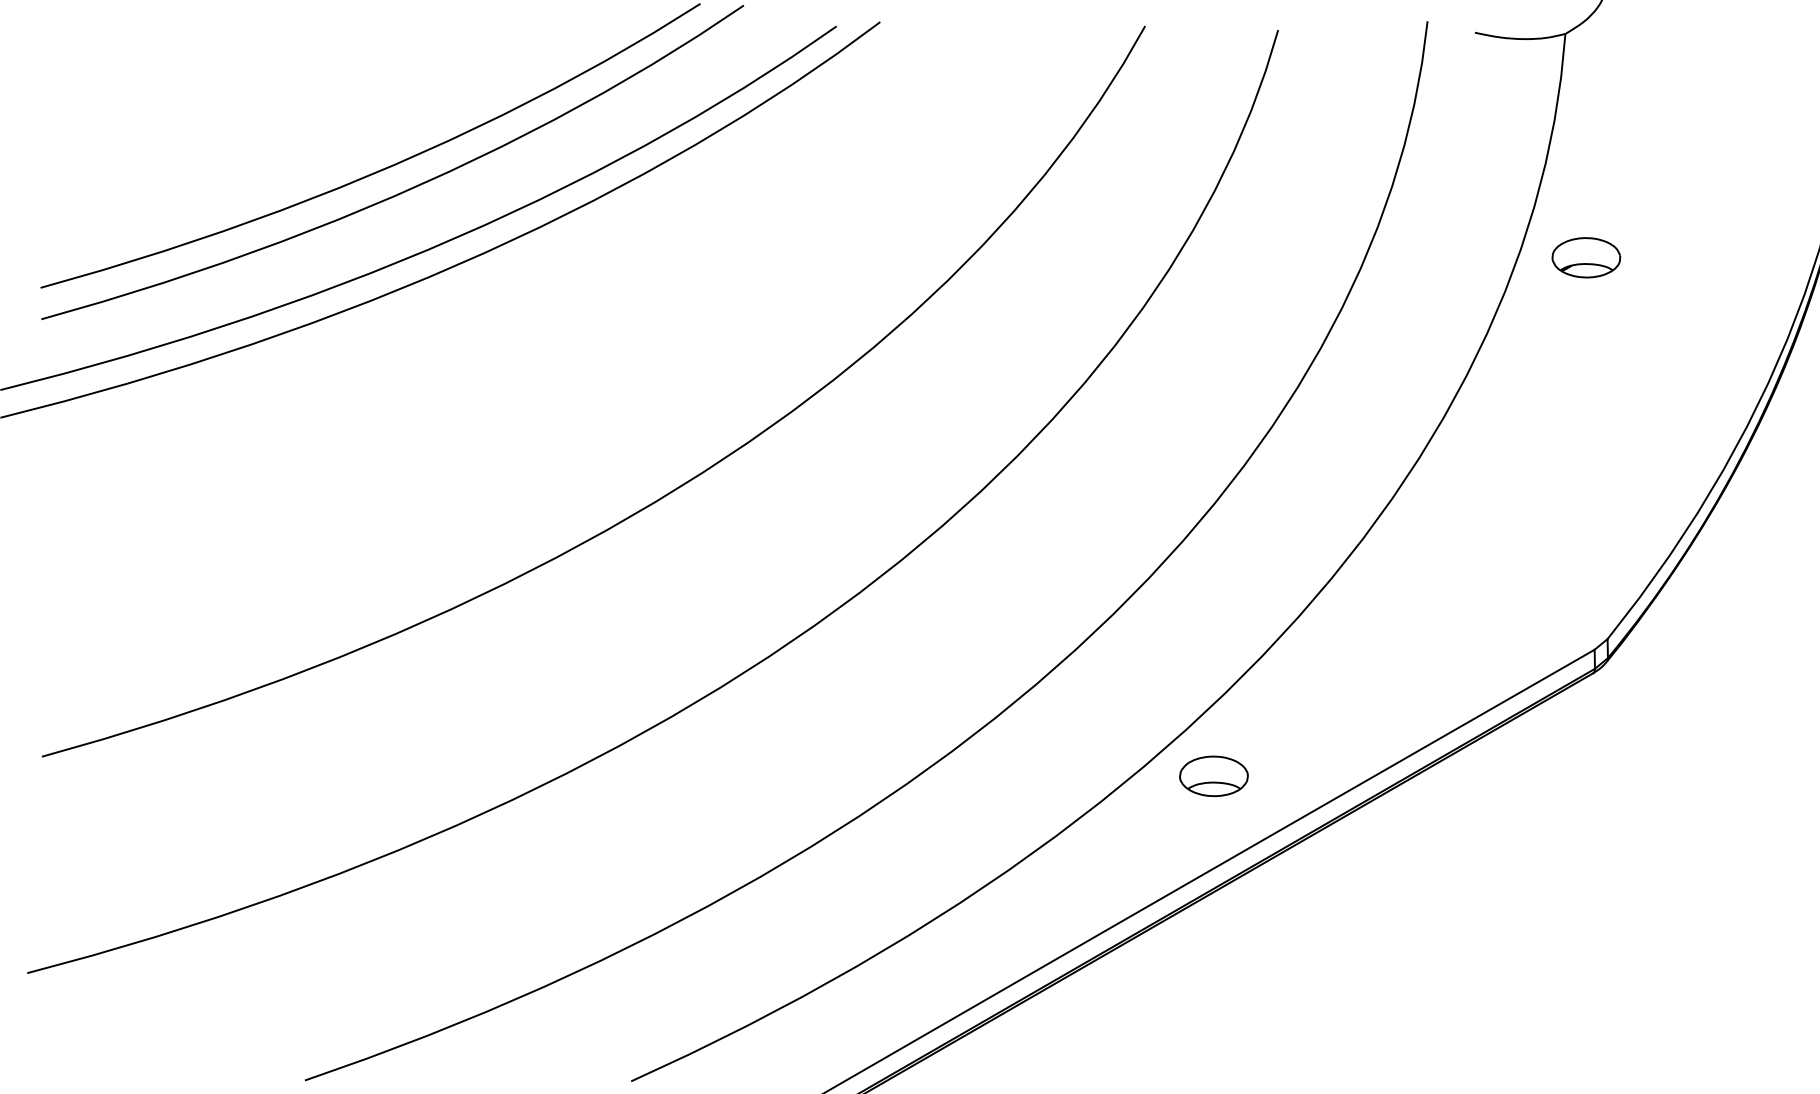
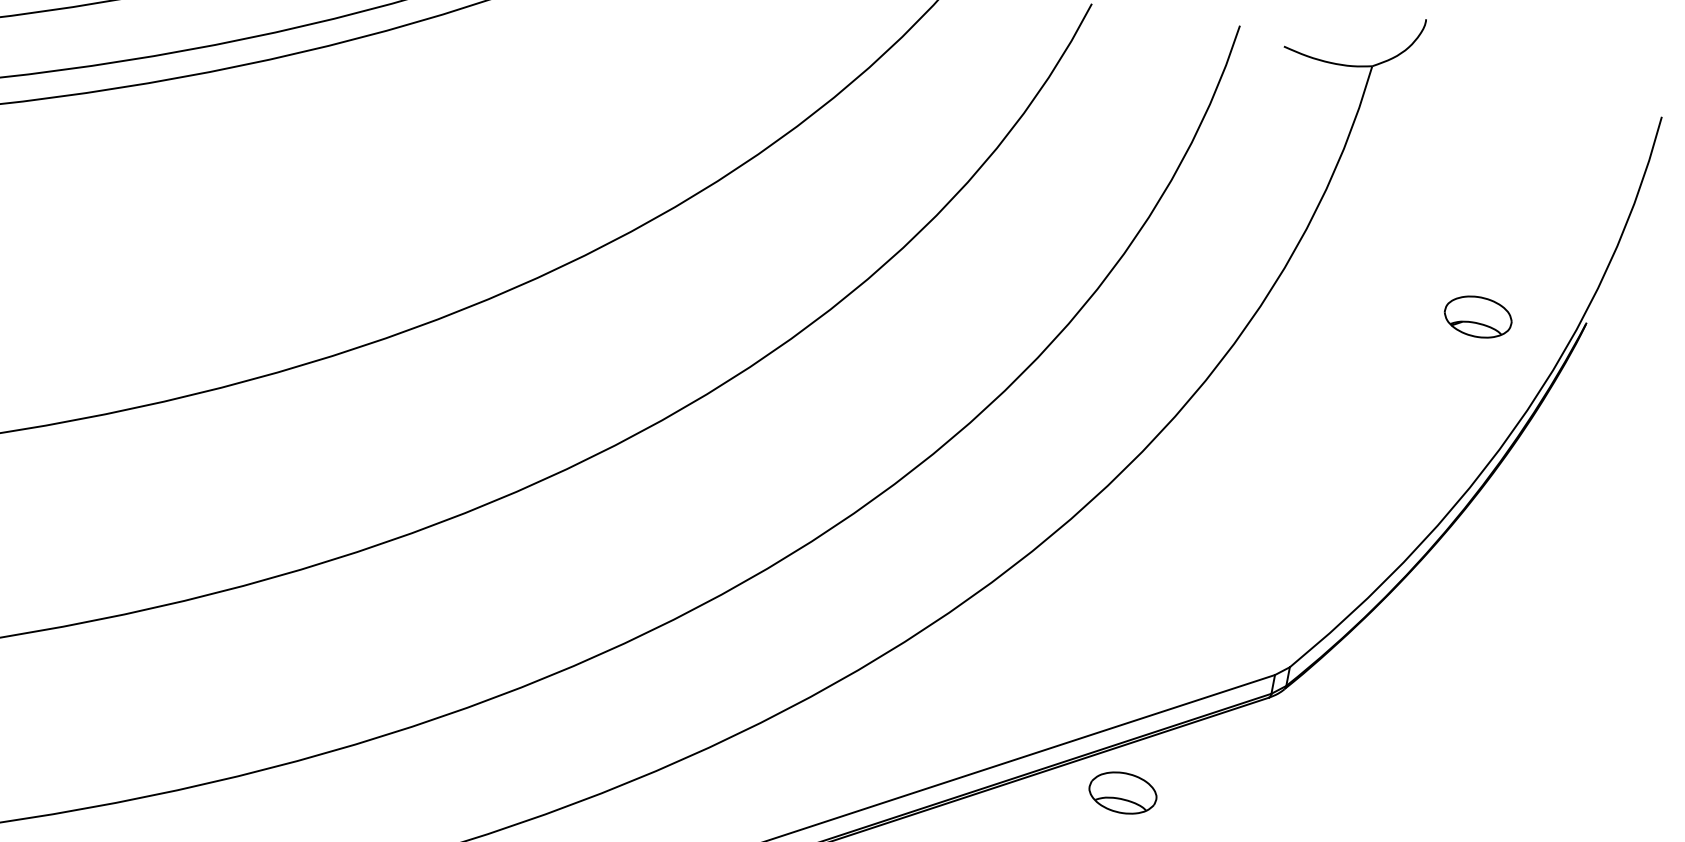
part: (1586, 257) -> (1478, 316), moved
part: (1213, 776) -> (1122, 793), moved

